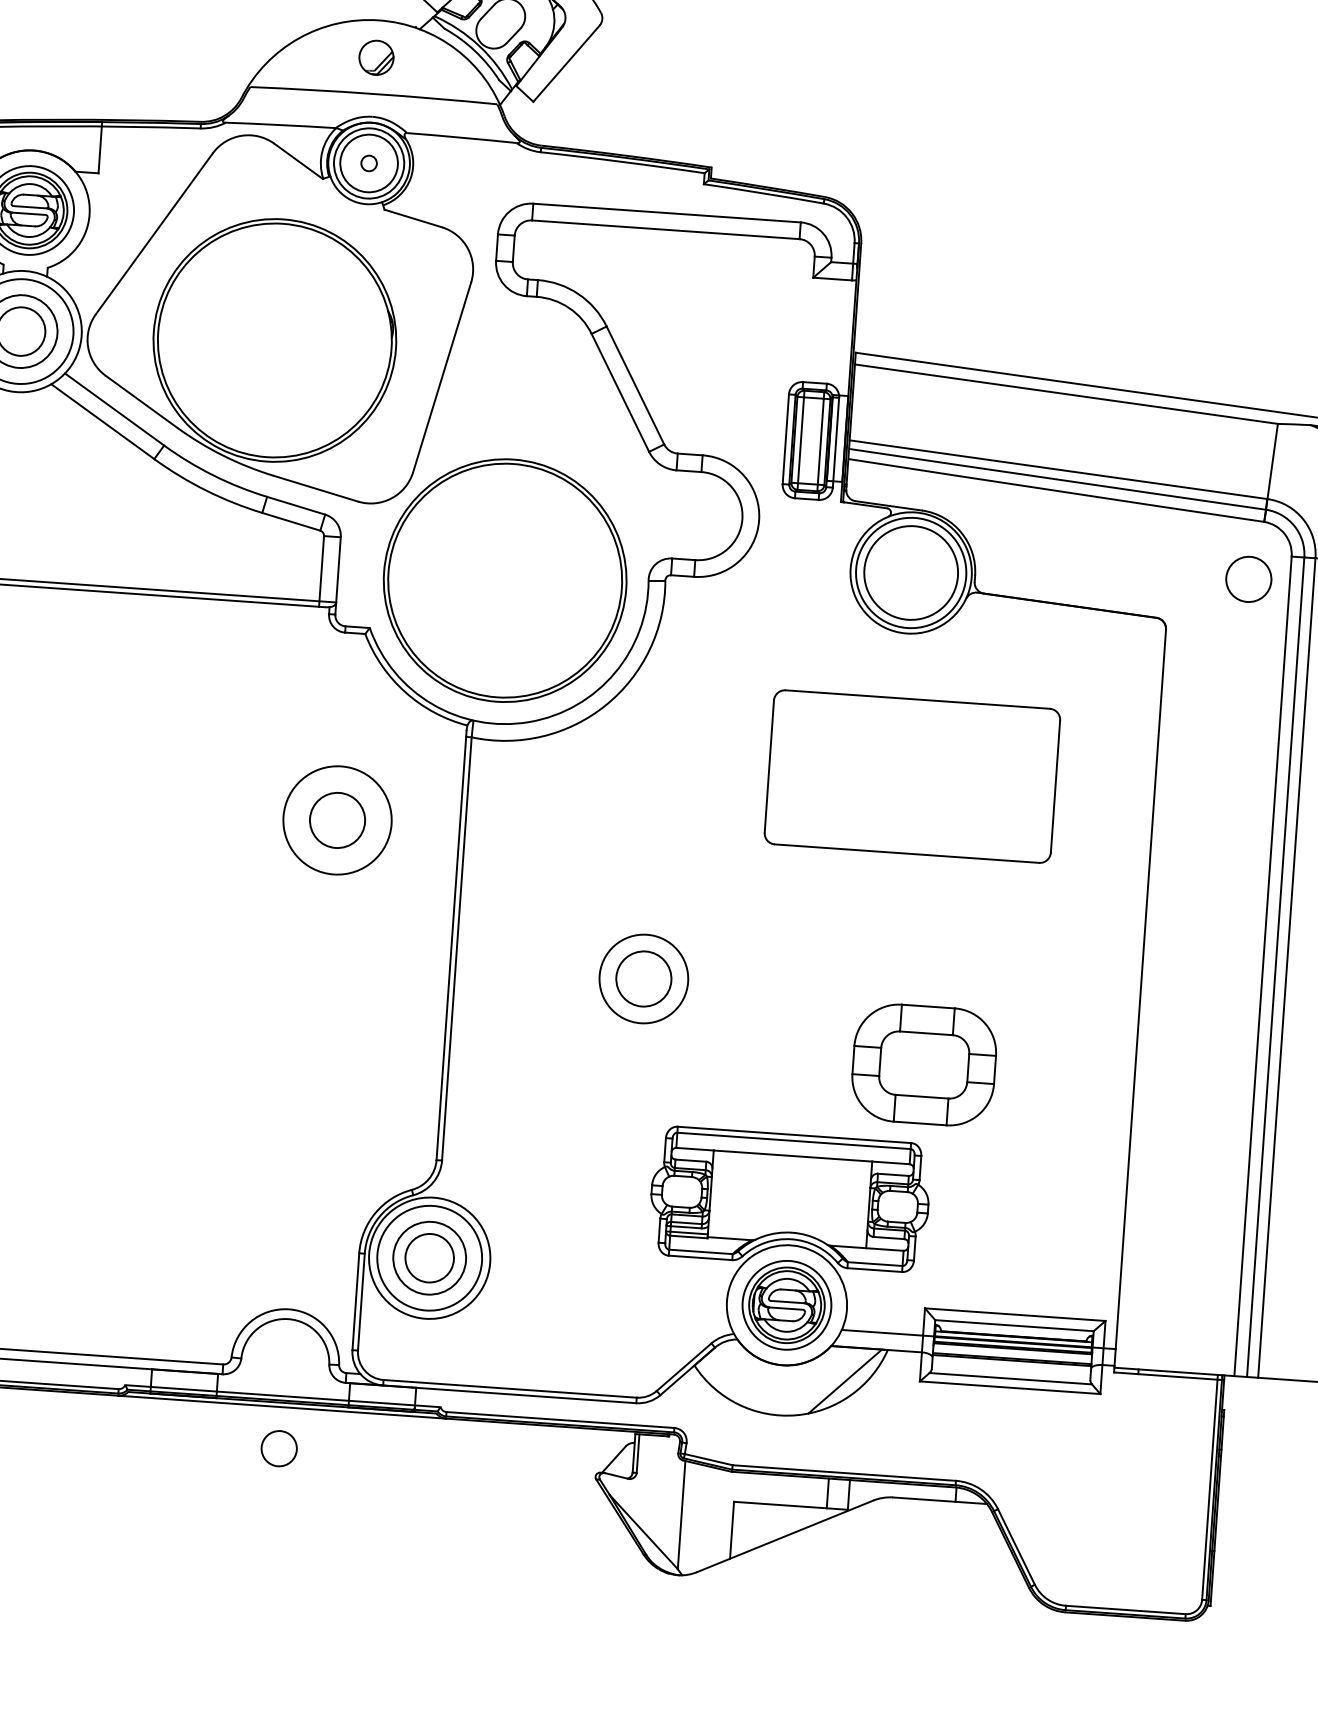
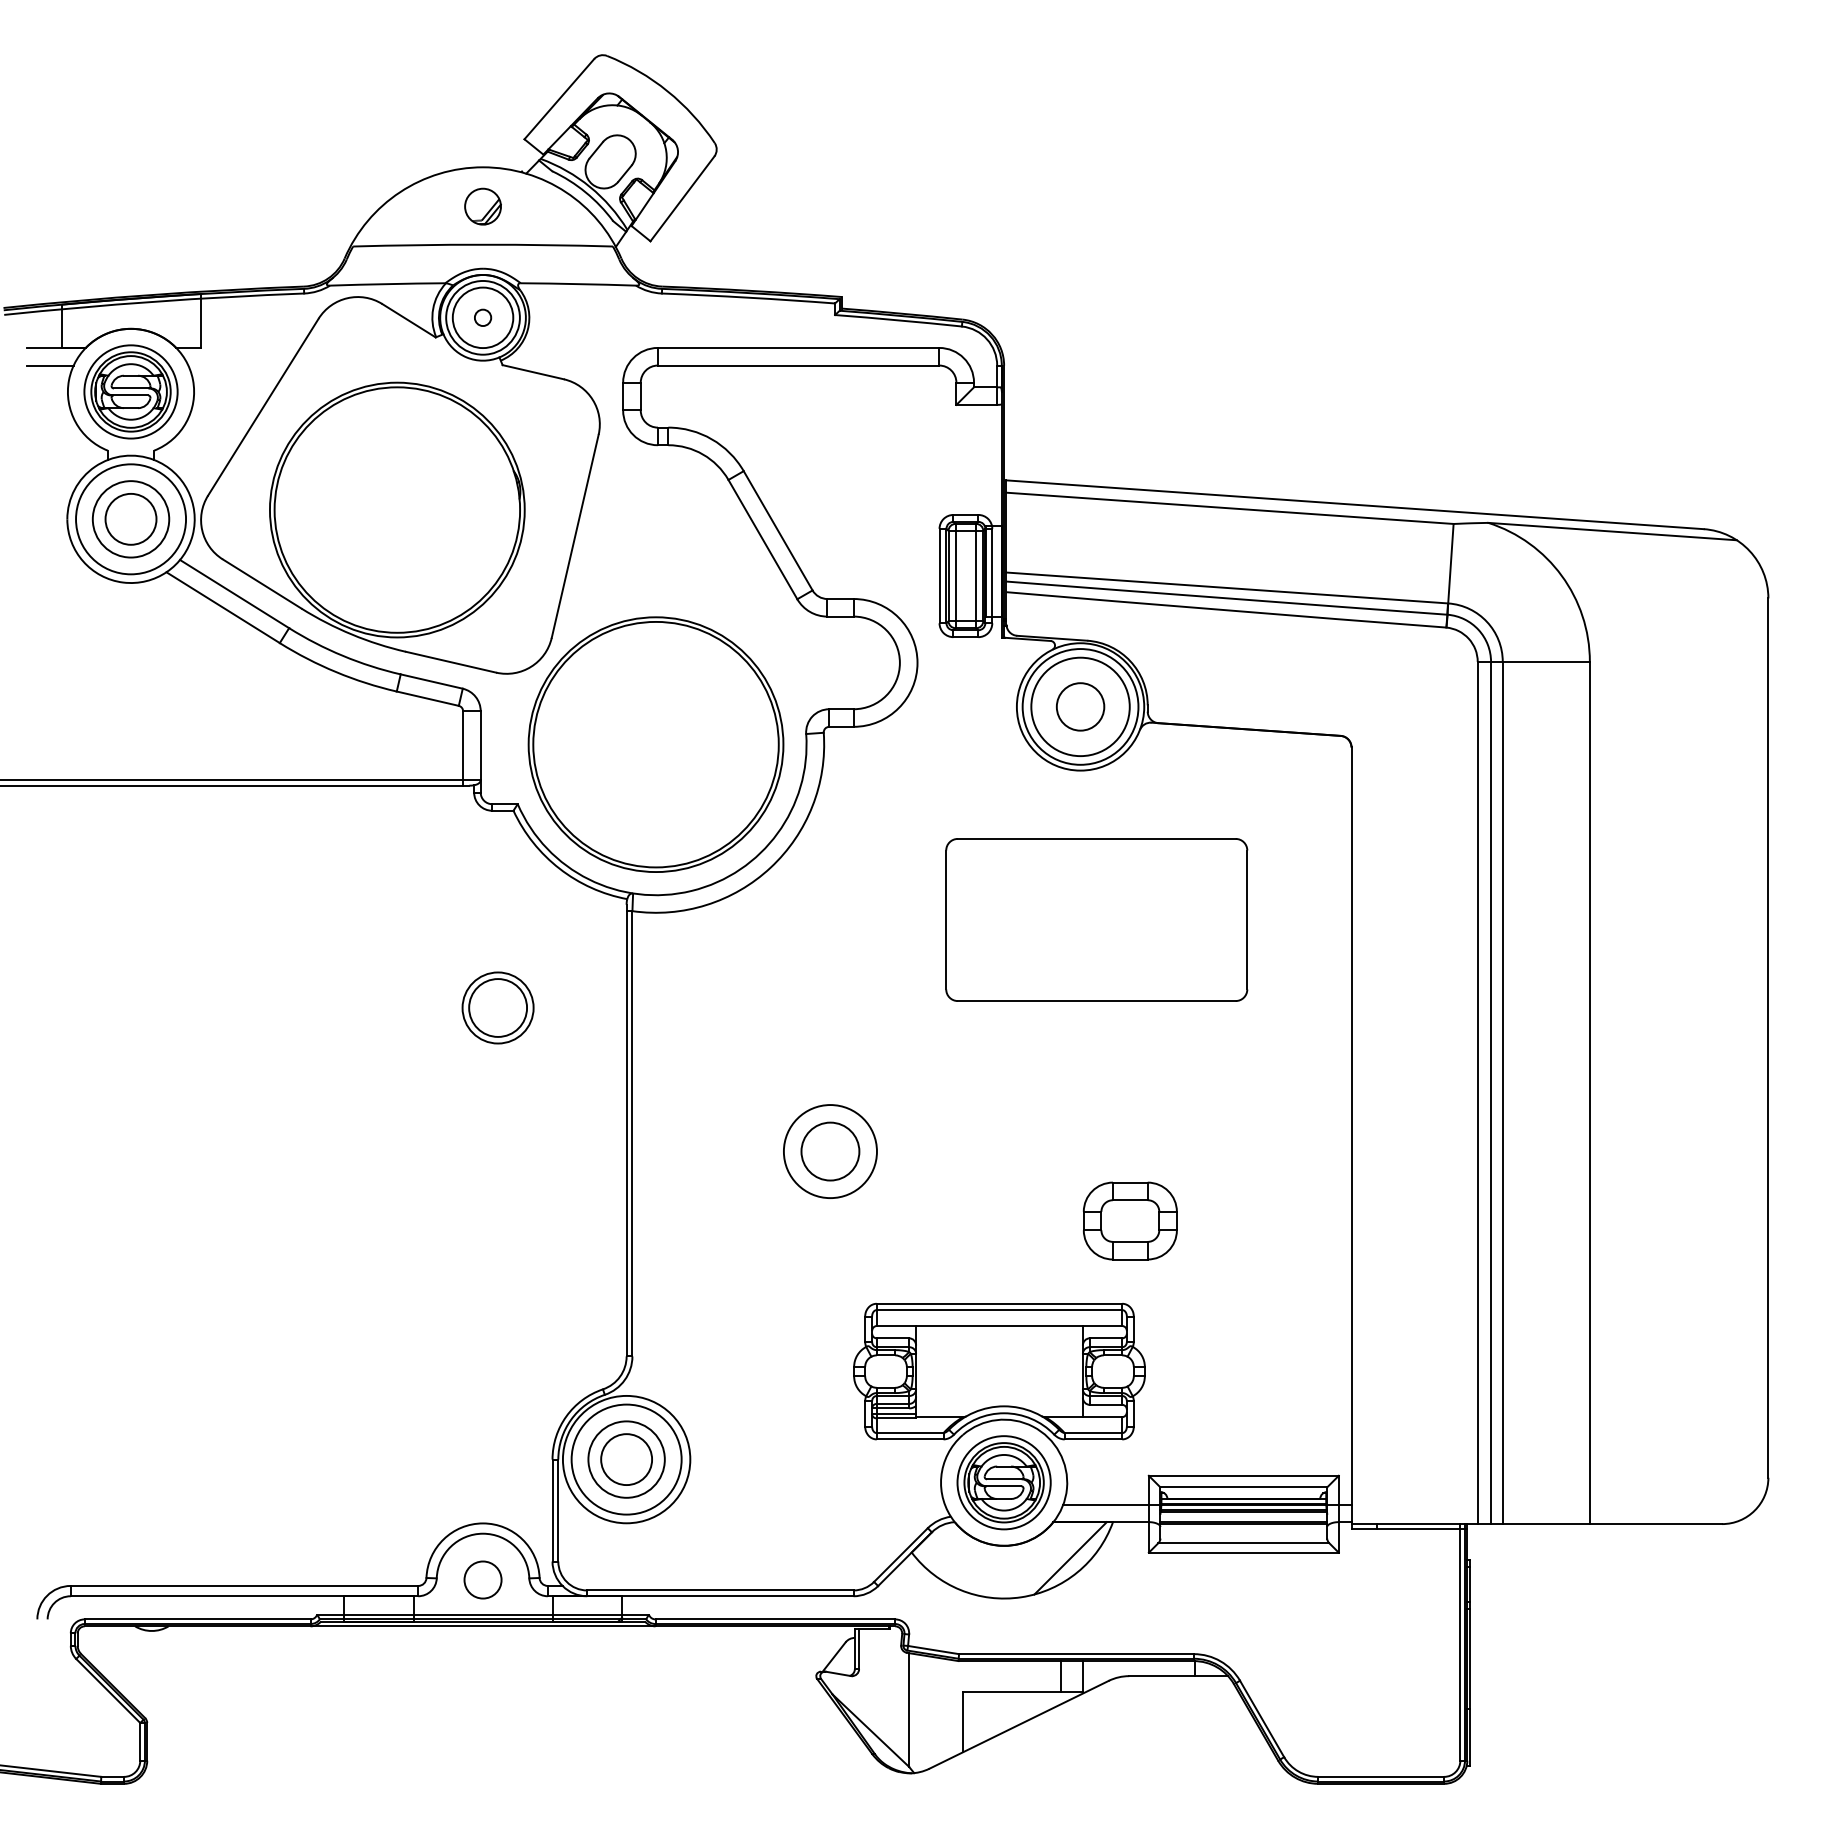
circle: (1248, 579) -> (1080, 706), moved
circle: (337, 819) -> (497, 1007), size x0.62
part: (924, 1064) -> (1130, 1220), size x0.62
circle: (278, 1448) -> (482, 1579), moved

